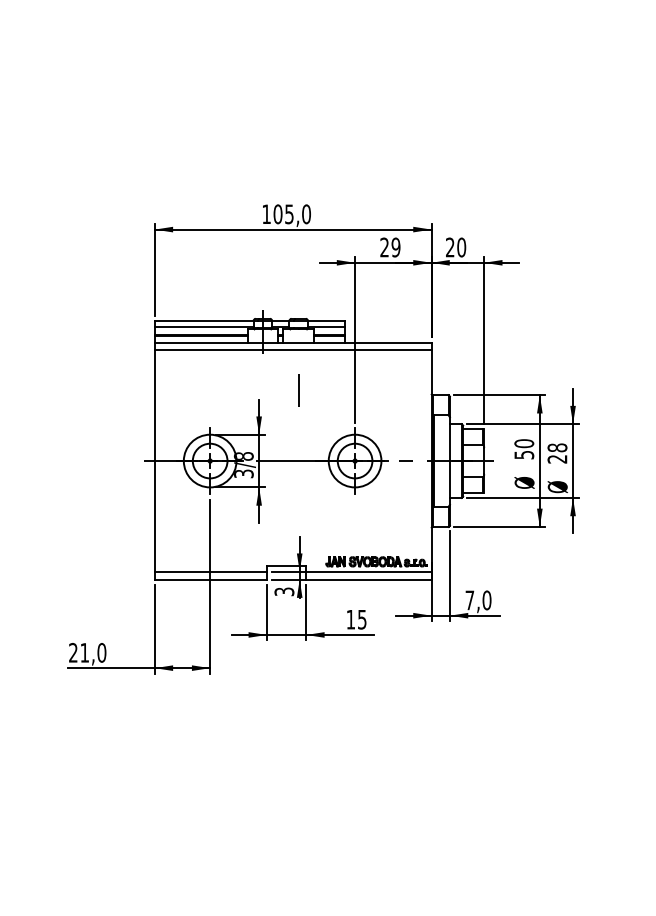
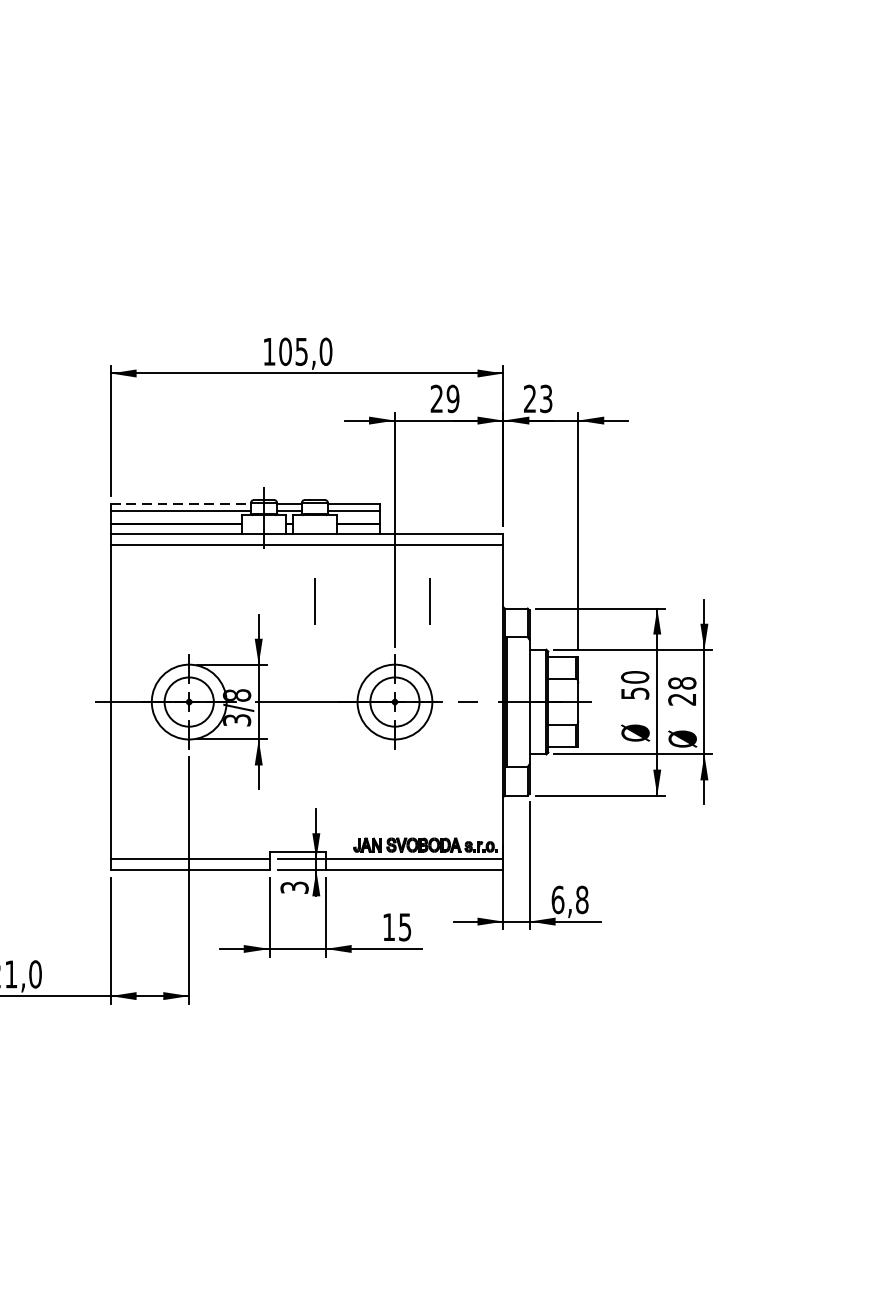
text: (461, 247) -> (546, 398), 20 -> 23
line: (204, 321) -> (181, 503), solid -> dashed
line: (379, 390) -> (429, 601), added
text: (478, 600) -> (570, 900), 7,0 -> 6,8

